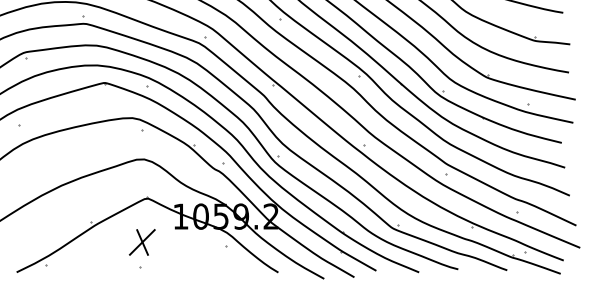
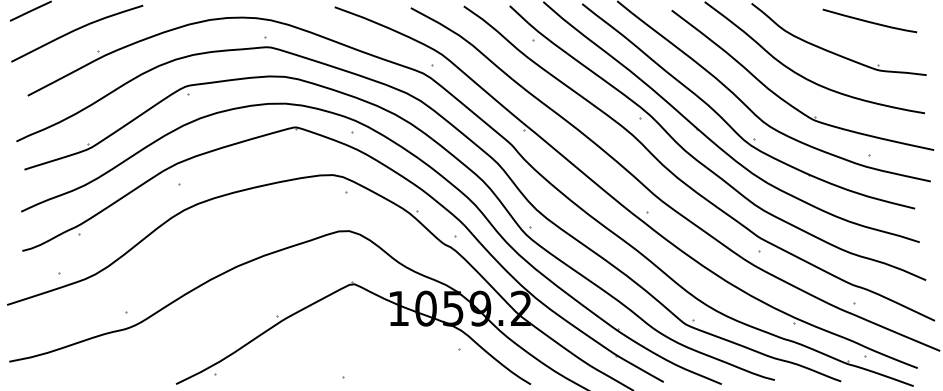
part: (142, 242) -> (346, 343), removed

